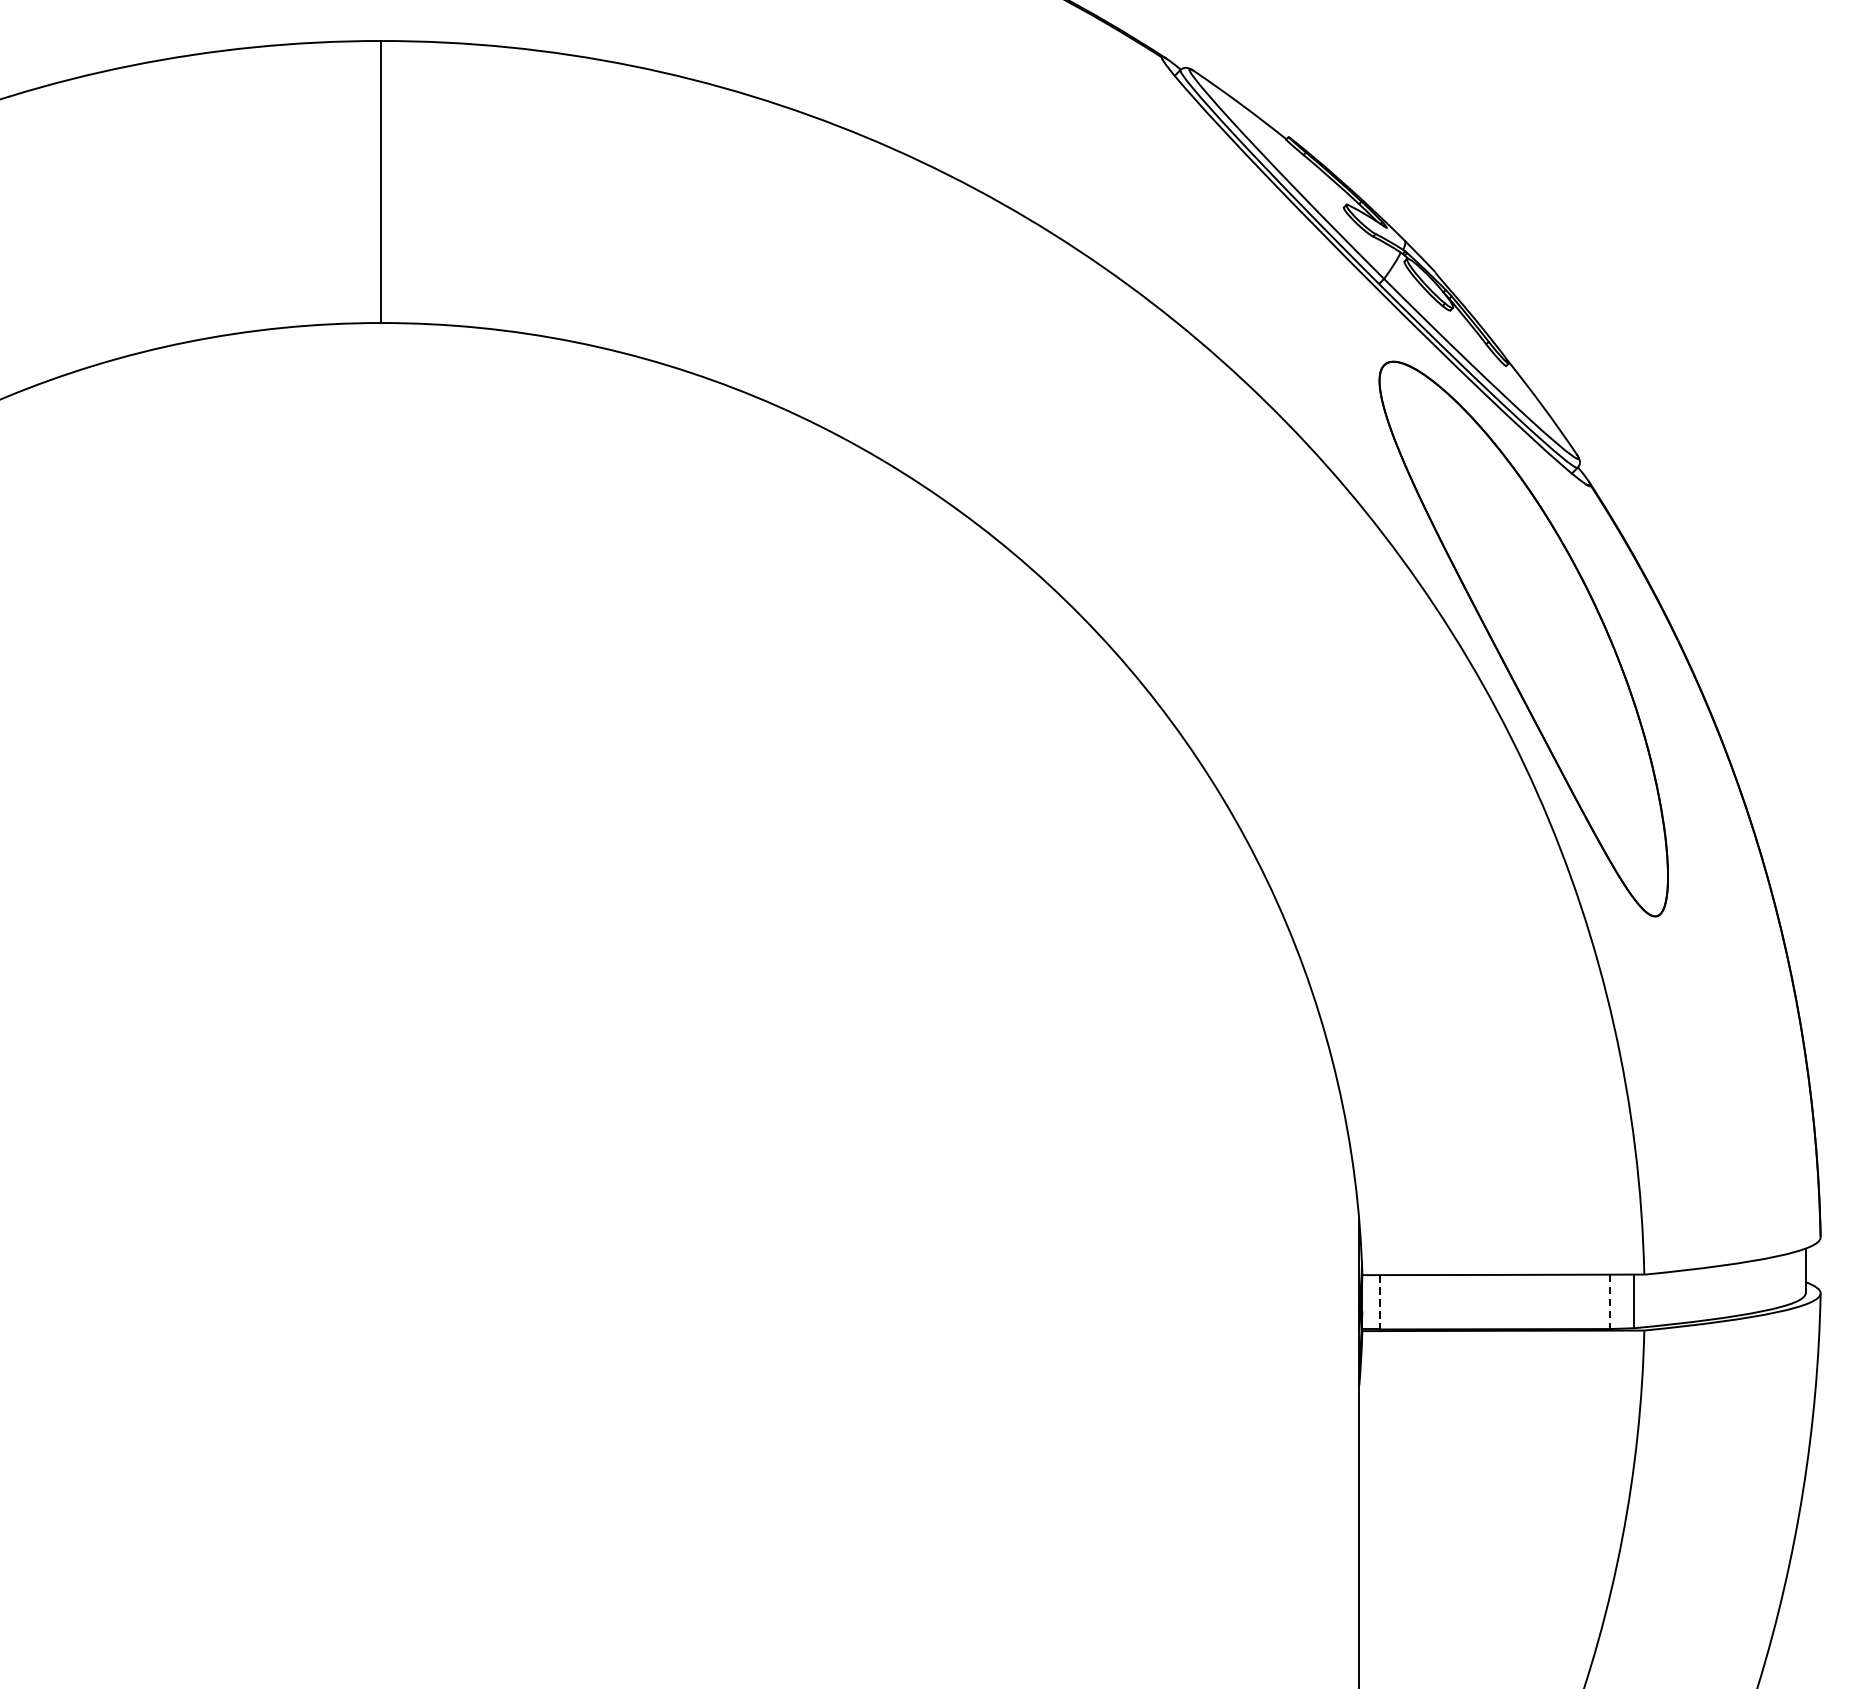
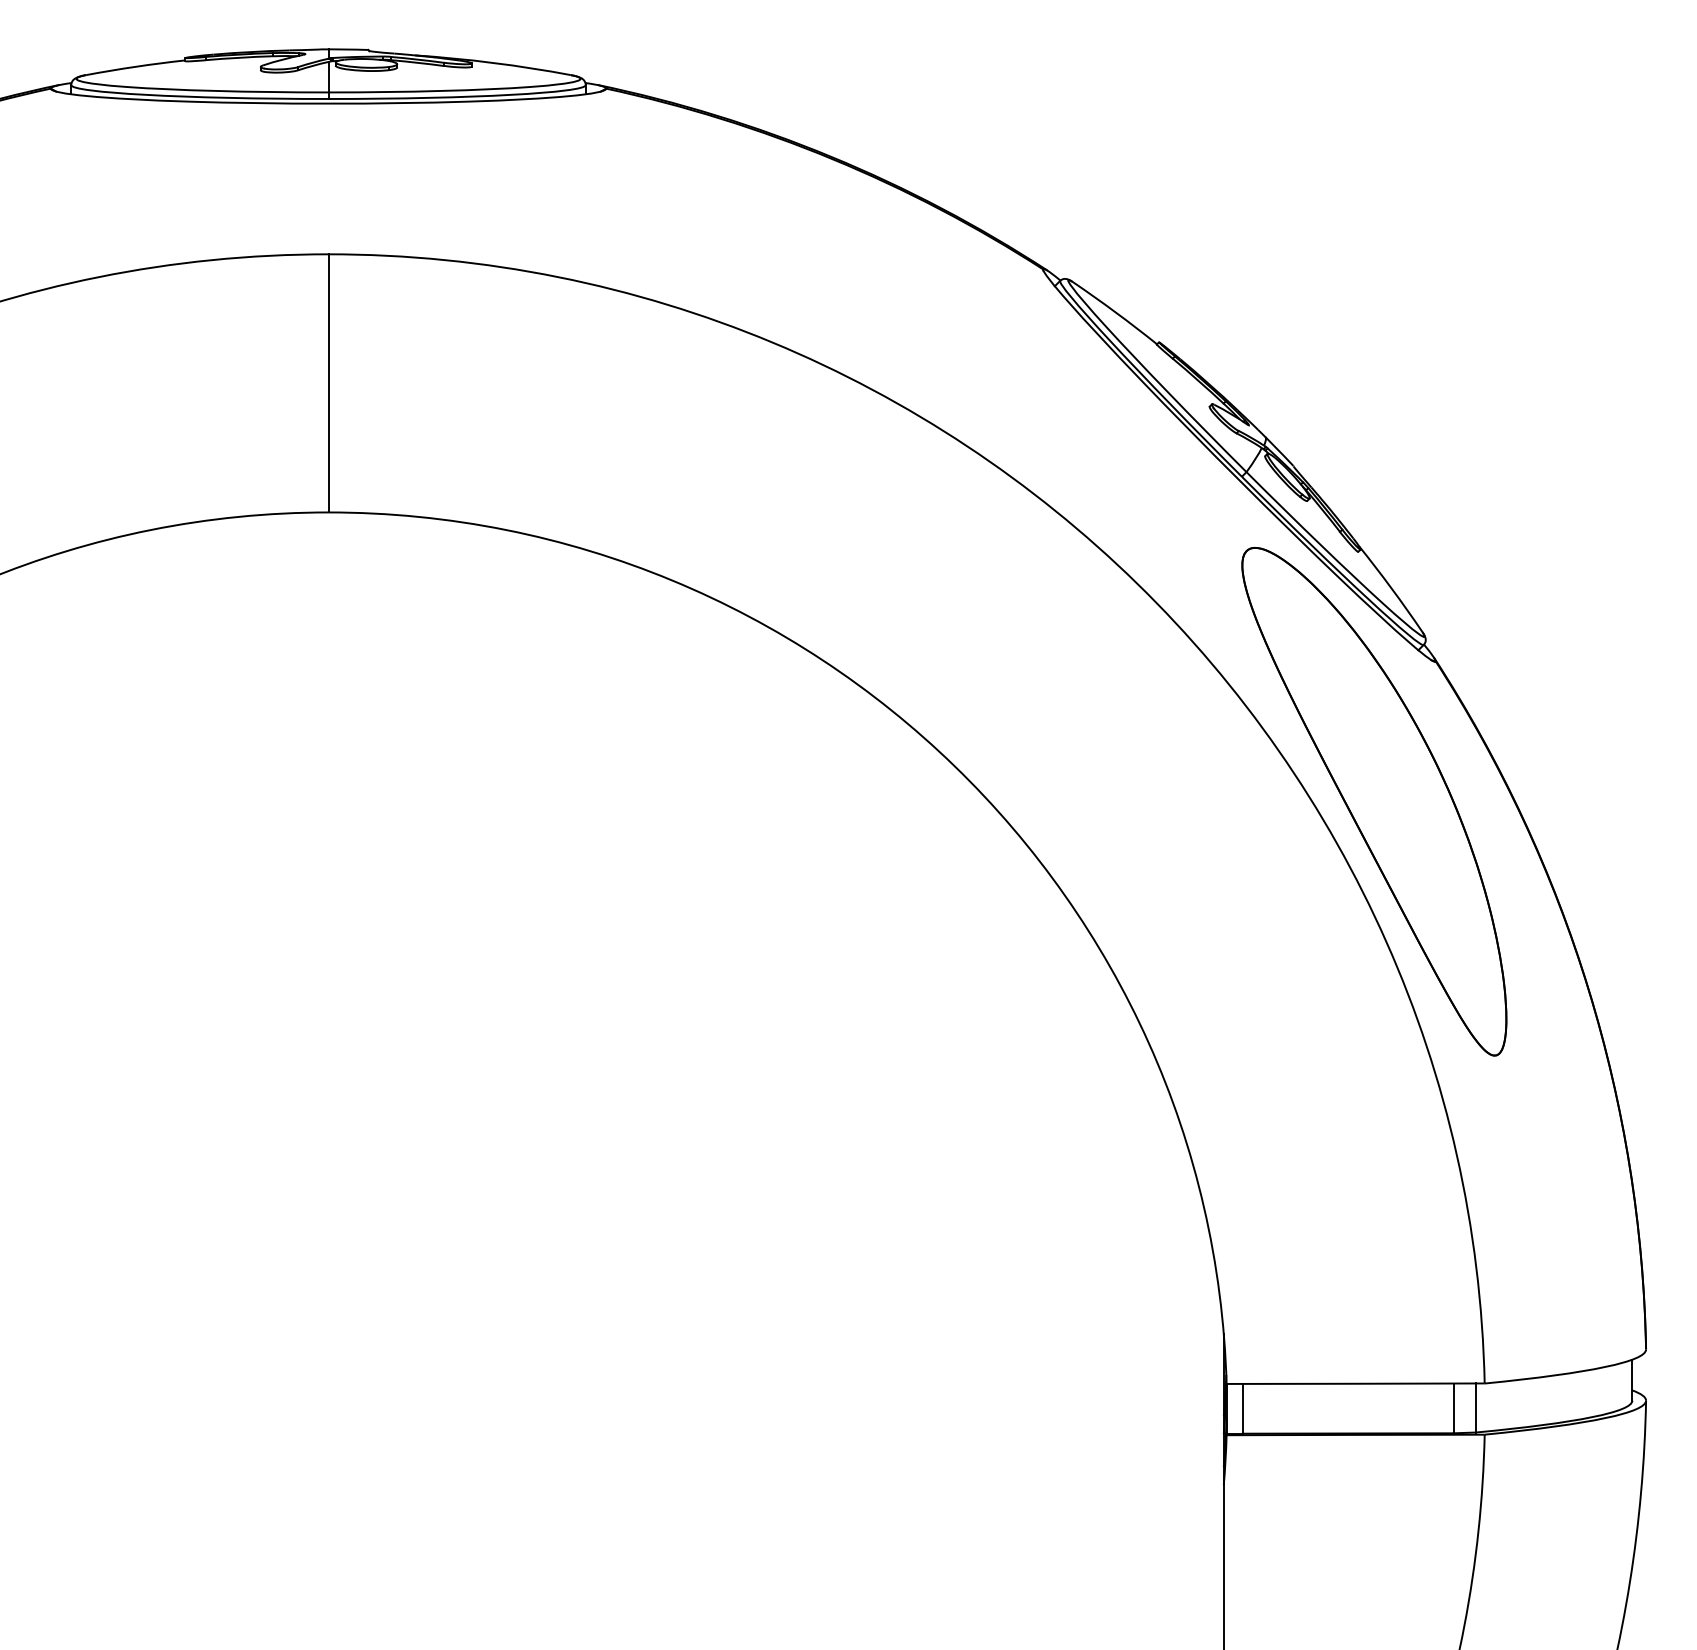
line: (1379, 1301) -> (1242, 1408), dashed -> solid
line: (1610, 1301) -> (1453, 1408), dashed -> solid

